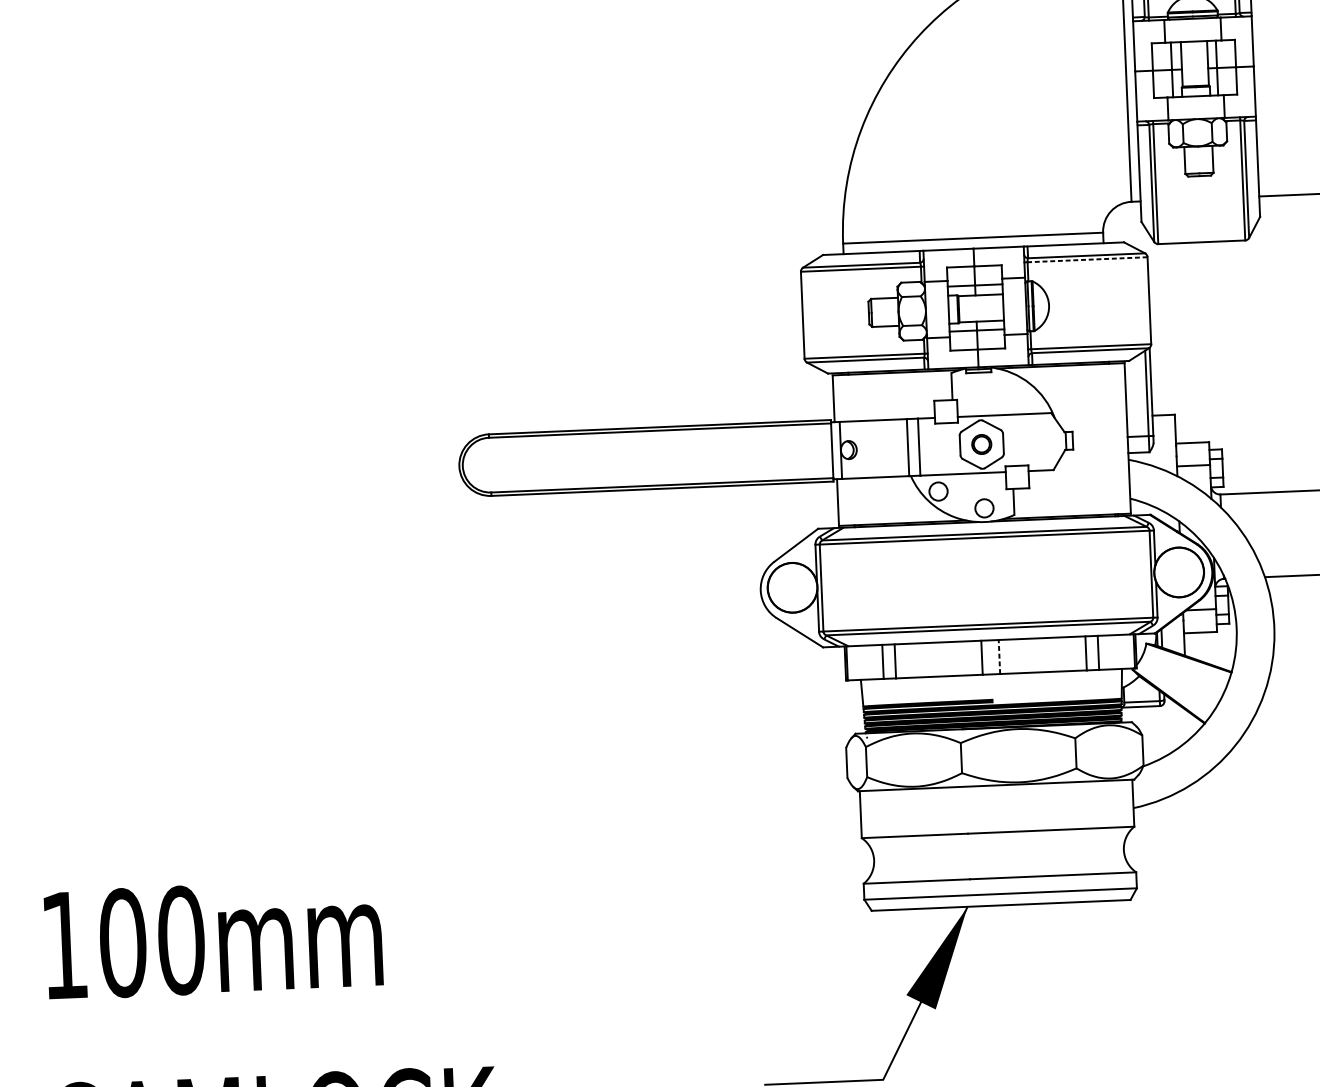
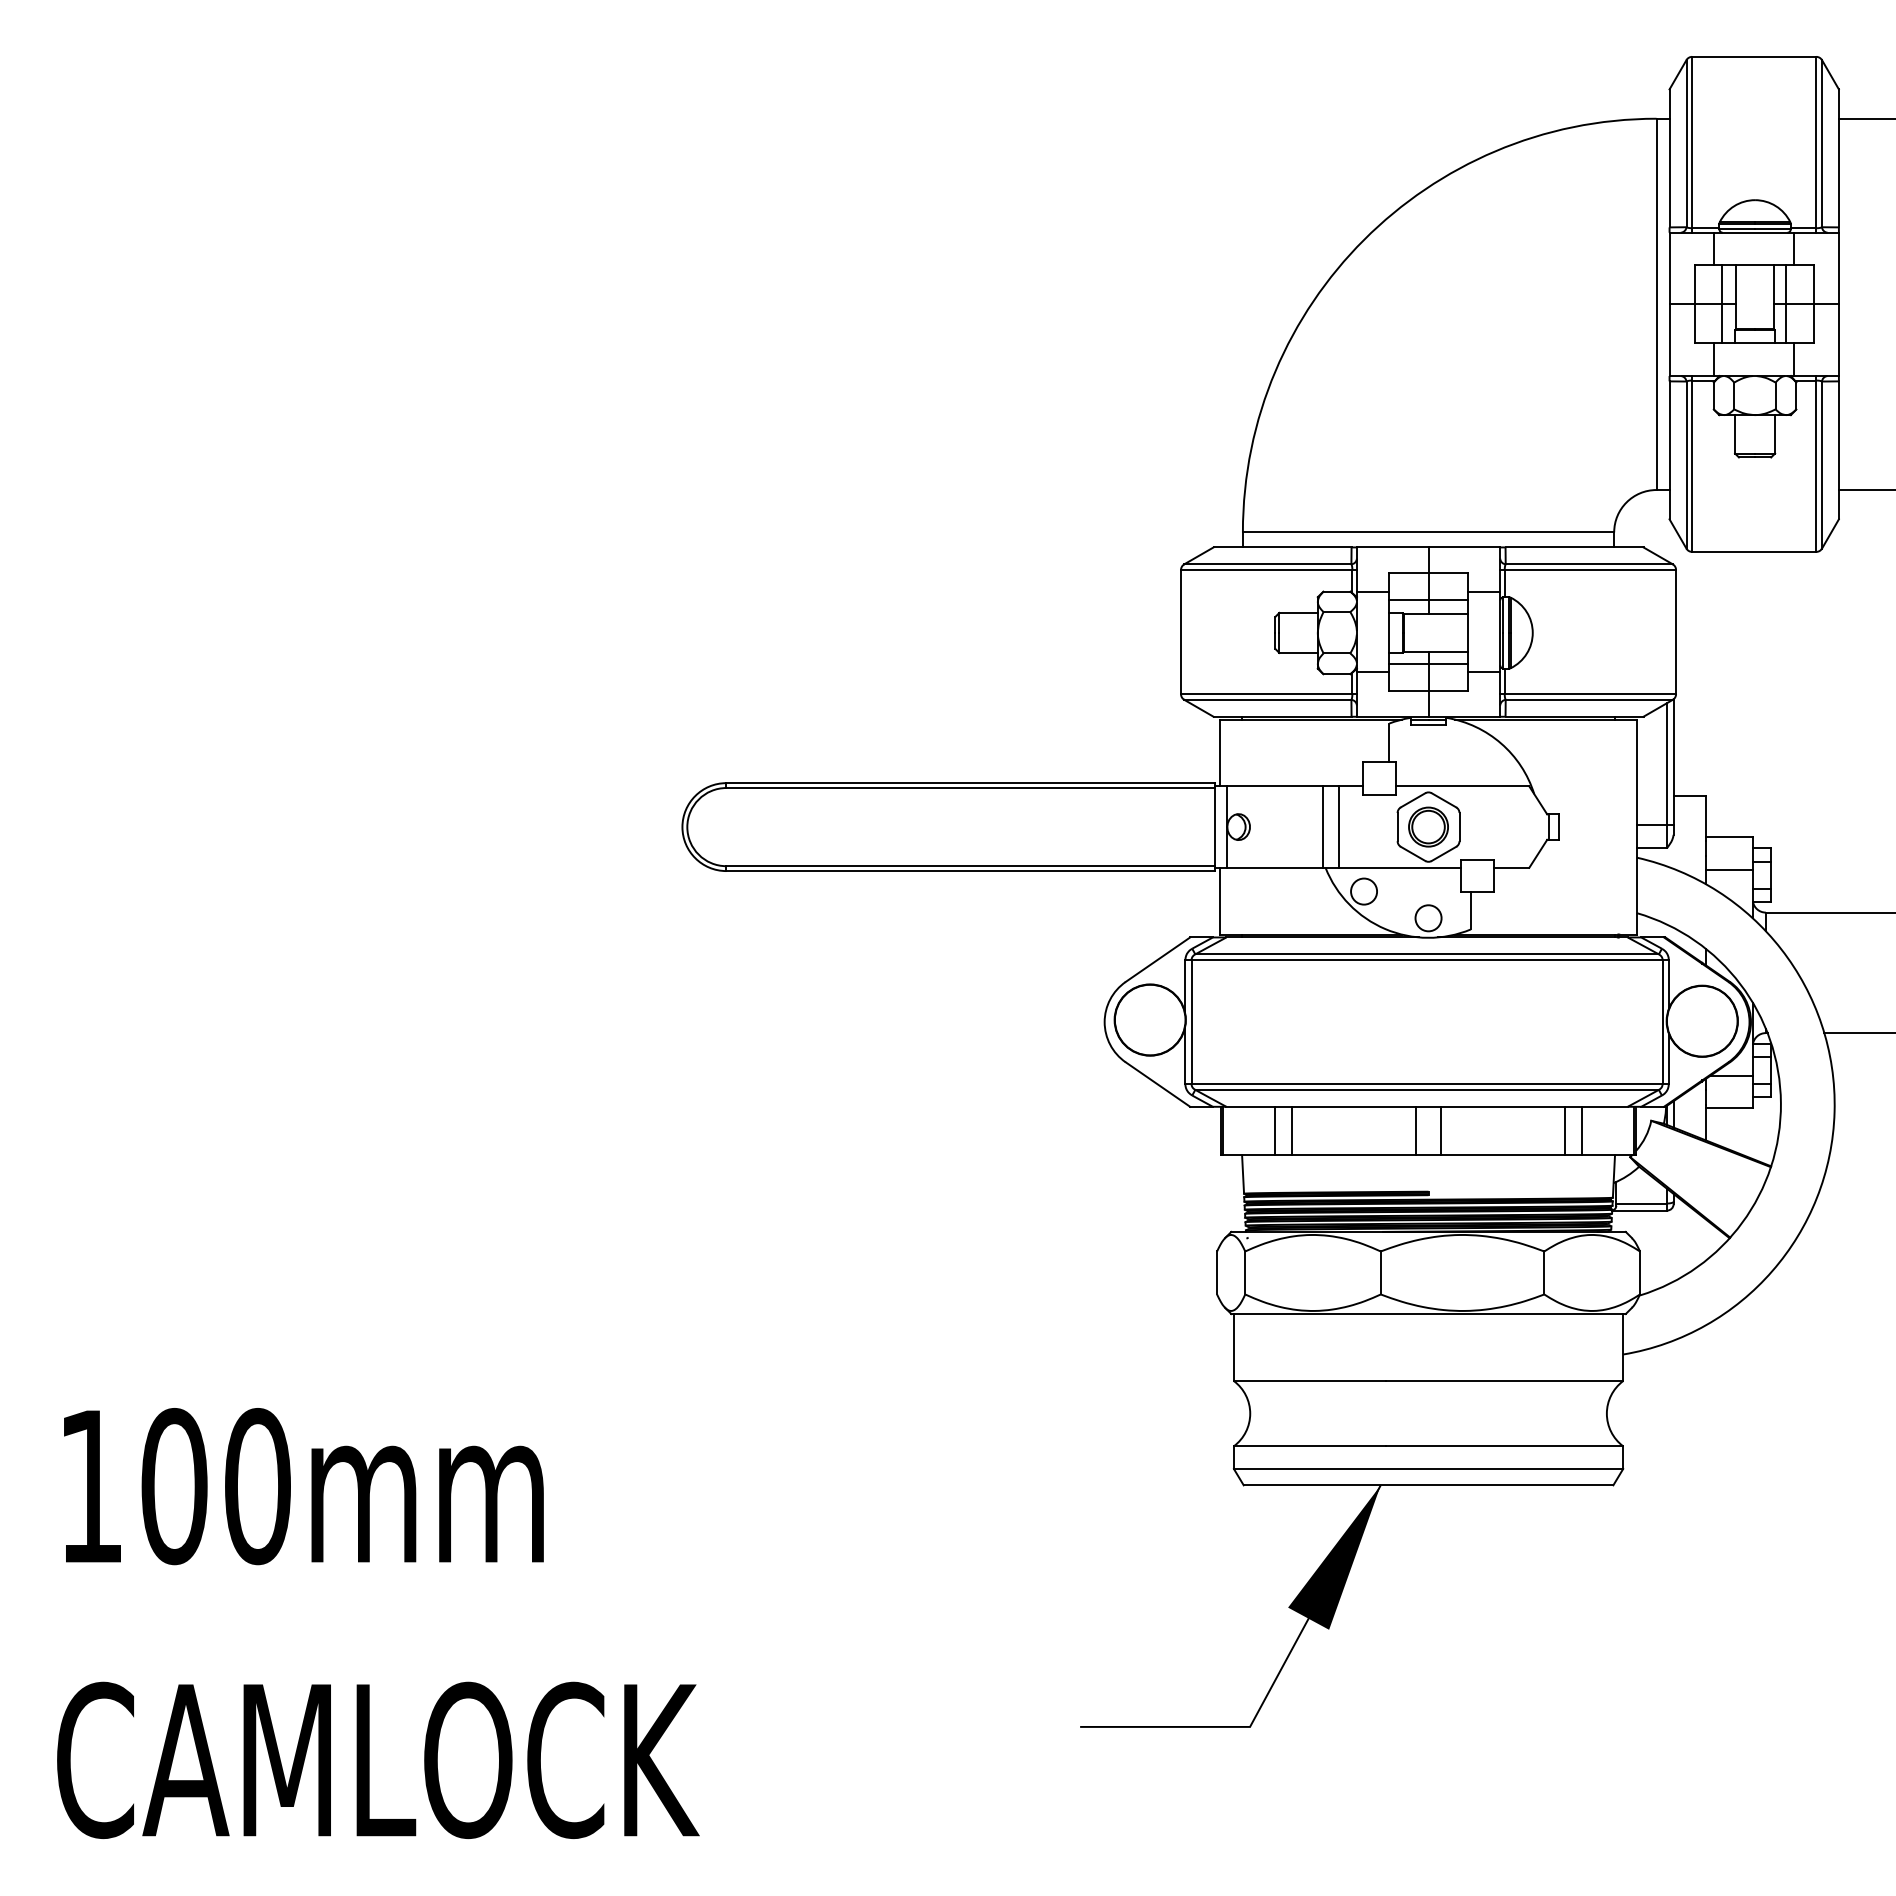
line: (1087, 259) -> (1590, 569), dashed -> solid
part: (981, 444) -> (1428, 826), size x1.43
line: (999, 656) -> (1441, 1130), dashed -> solid

